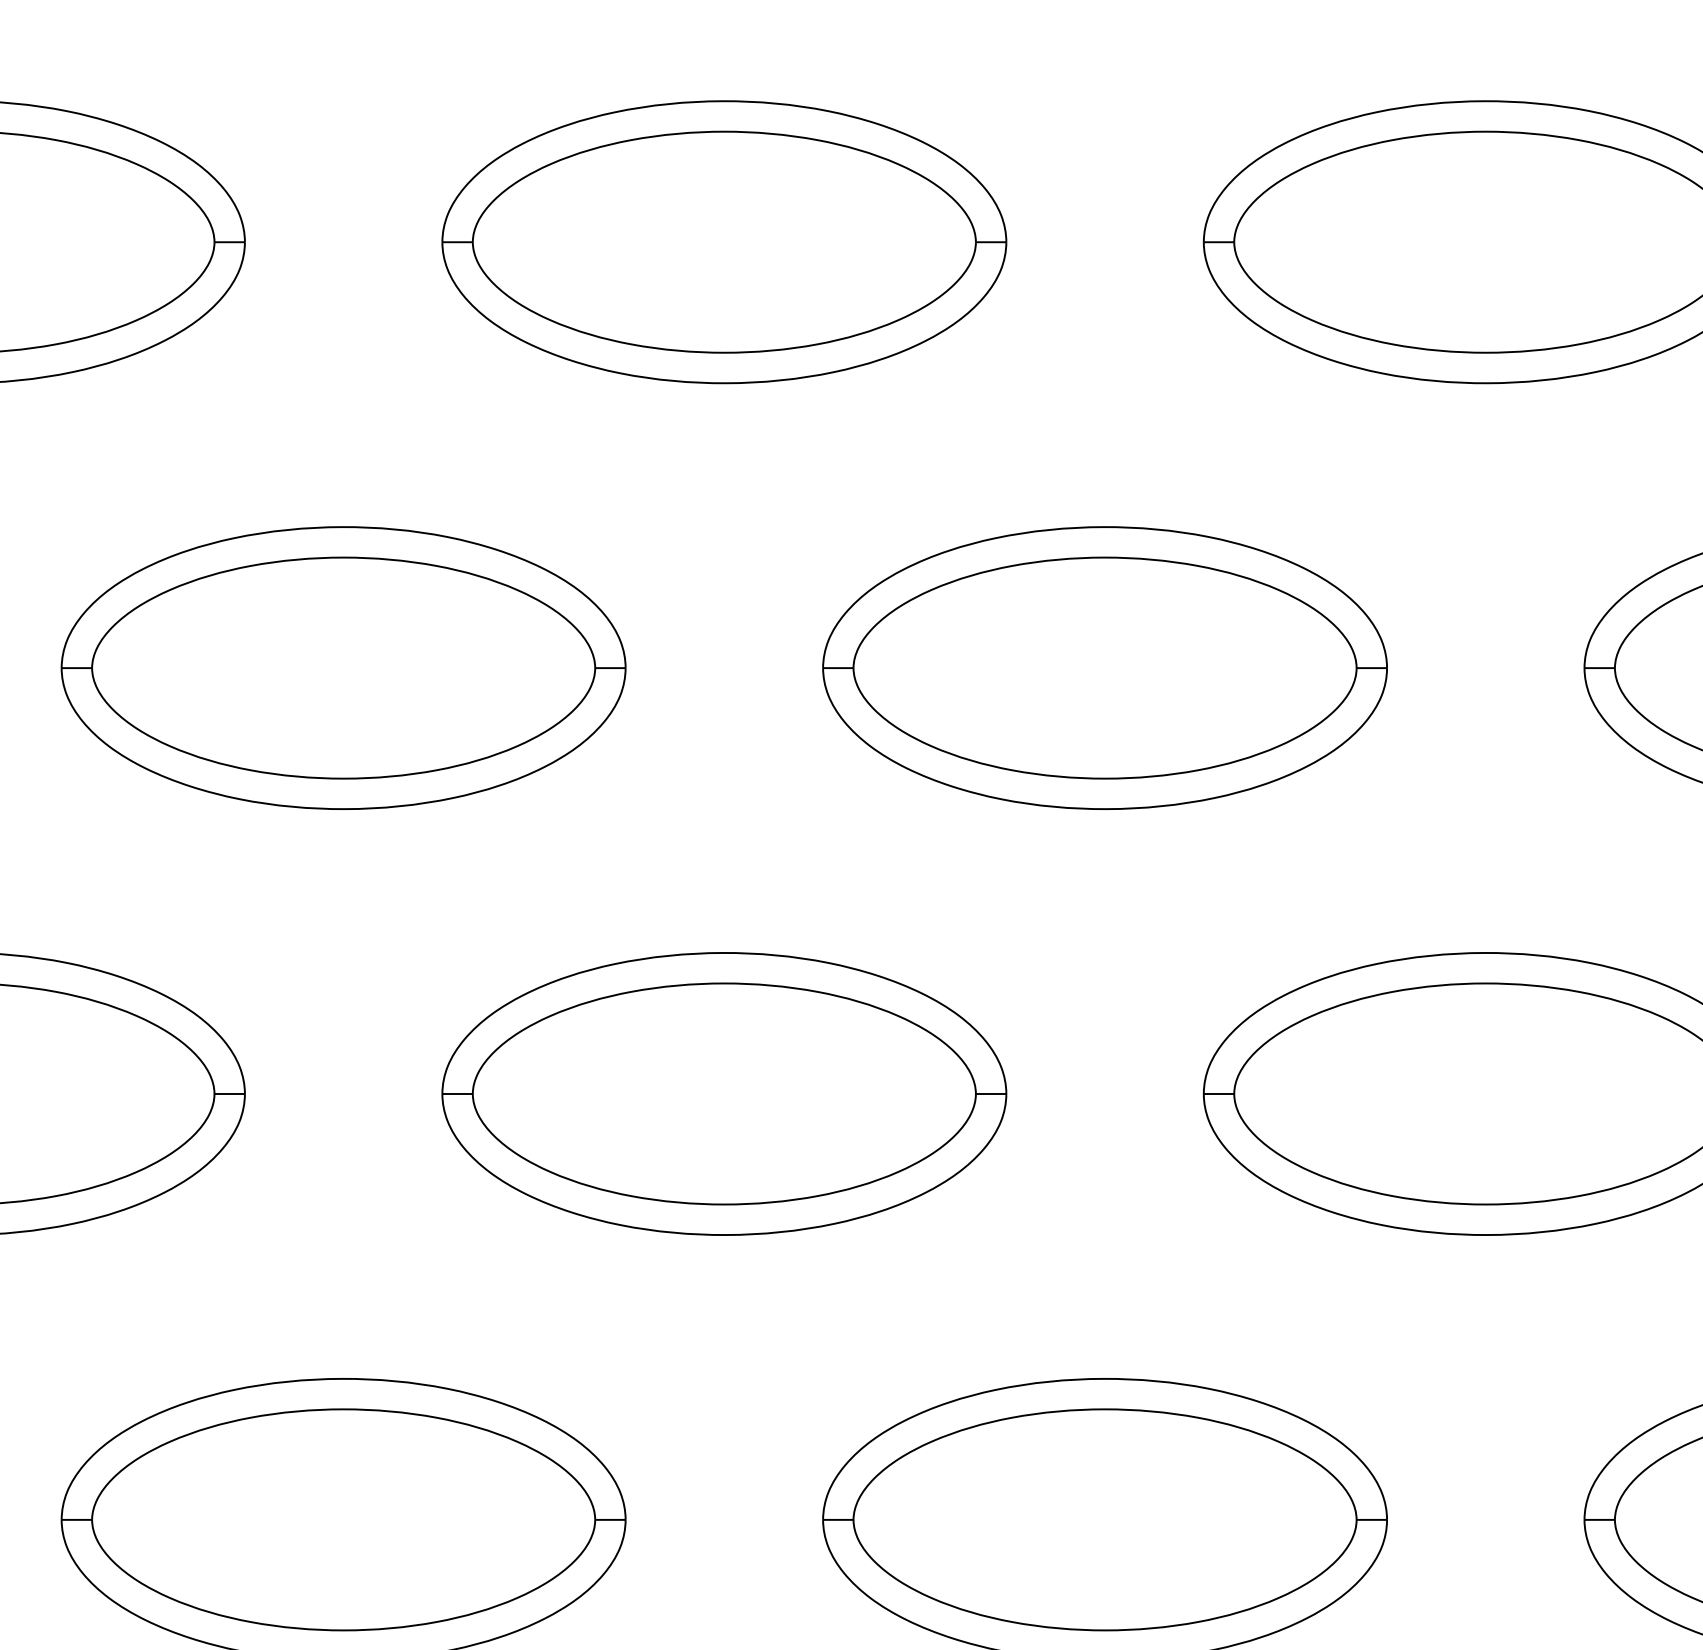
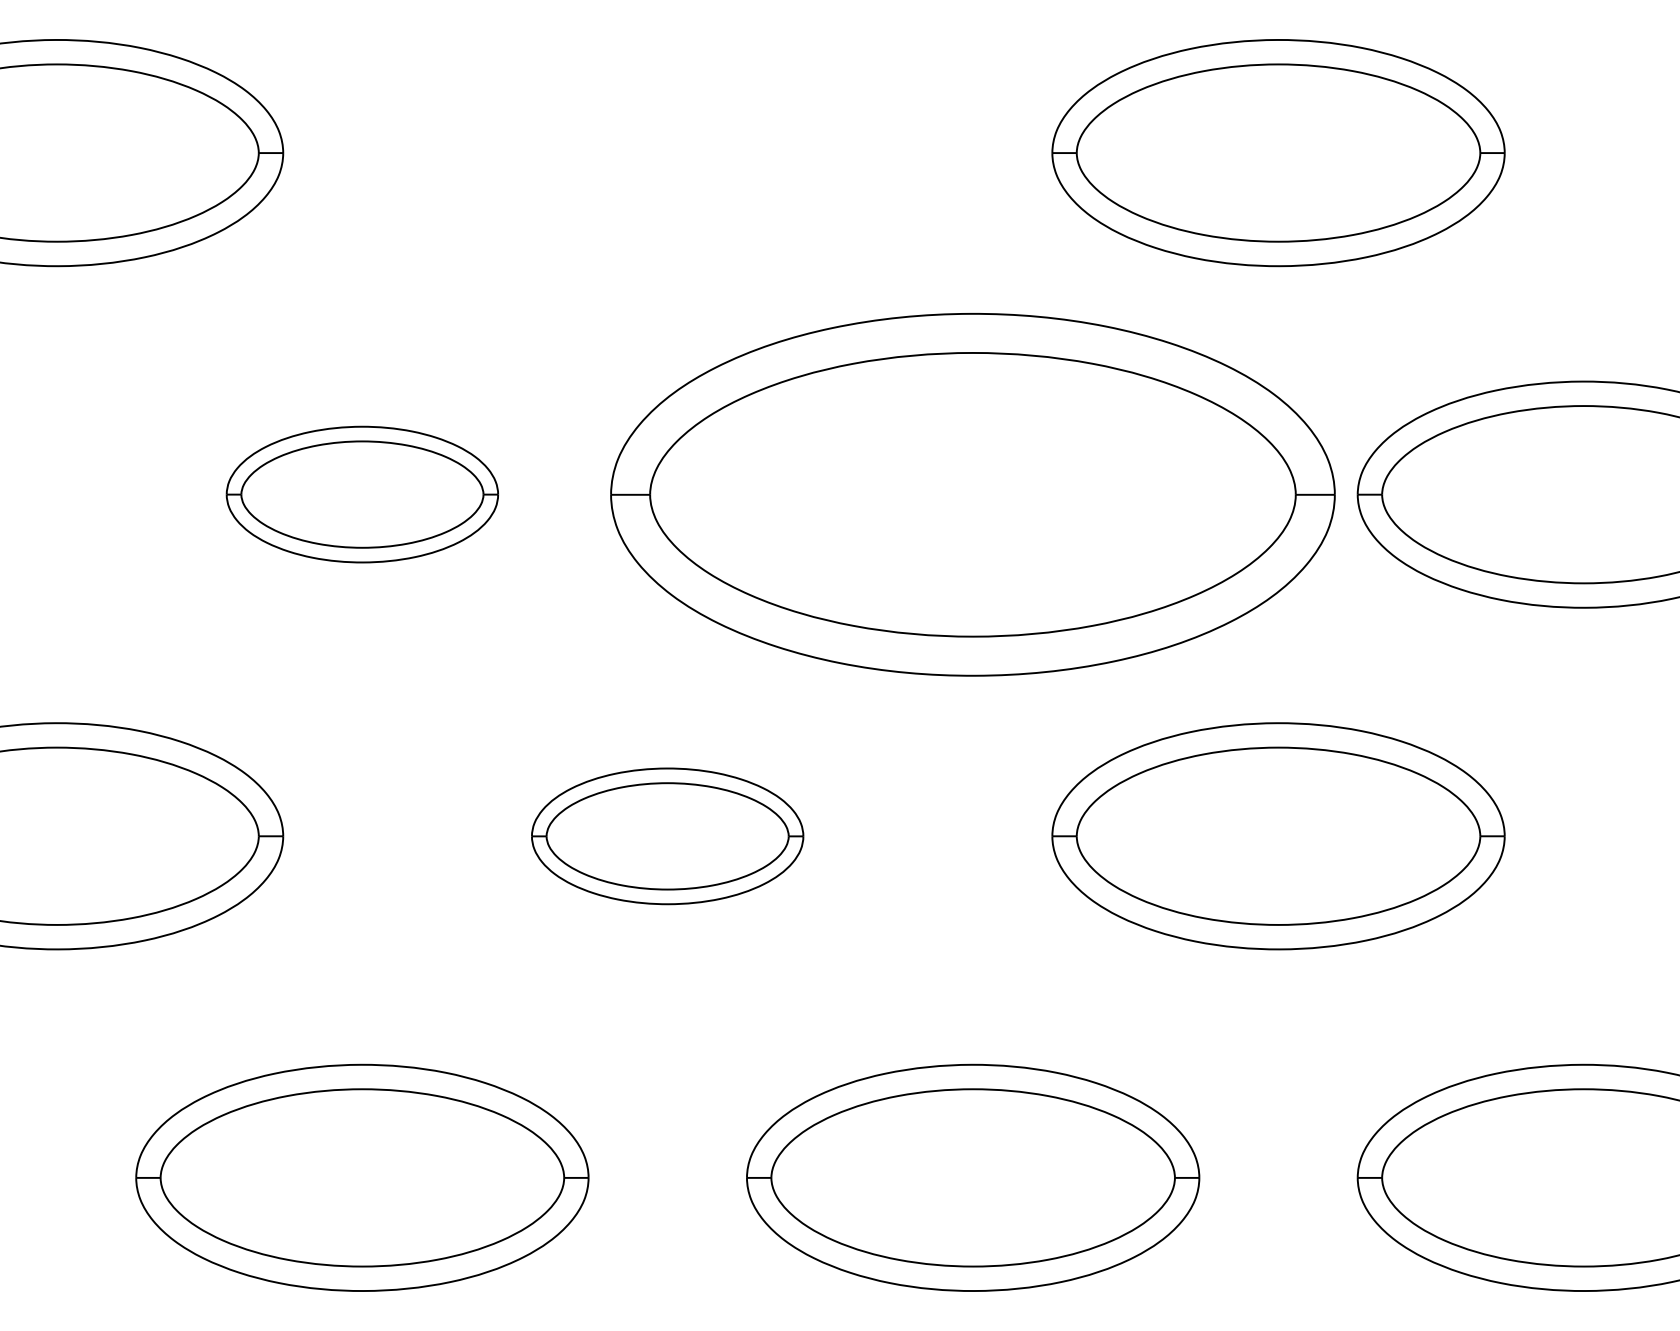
part: (723, 242) -> (667, 153), removed
part: (343, 667) -> (362, 494), size x0.6
part: (1105, 667) -> (973, 494), size x1.6
part: (723, 1094) -> (667, 836), size x0.6

